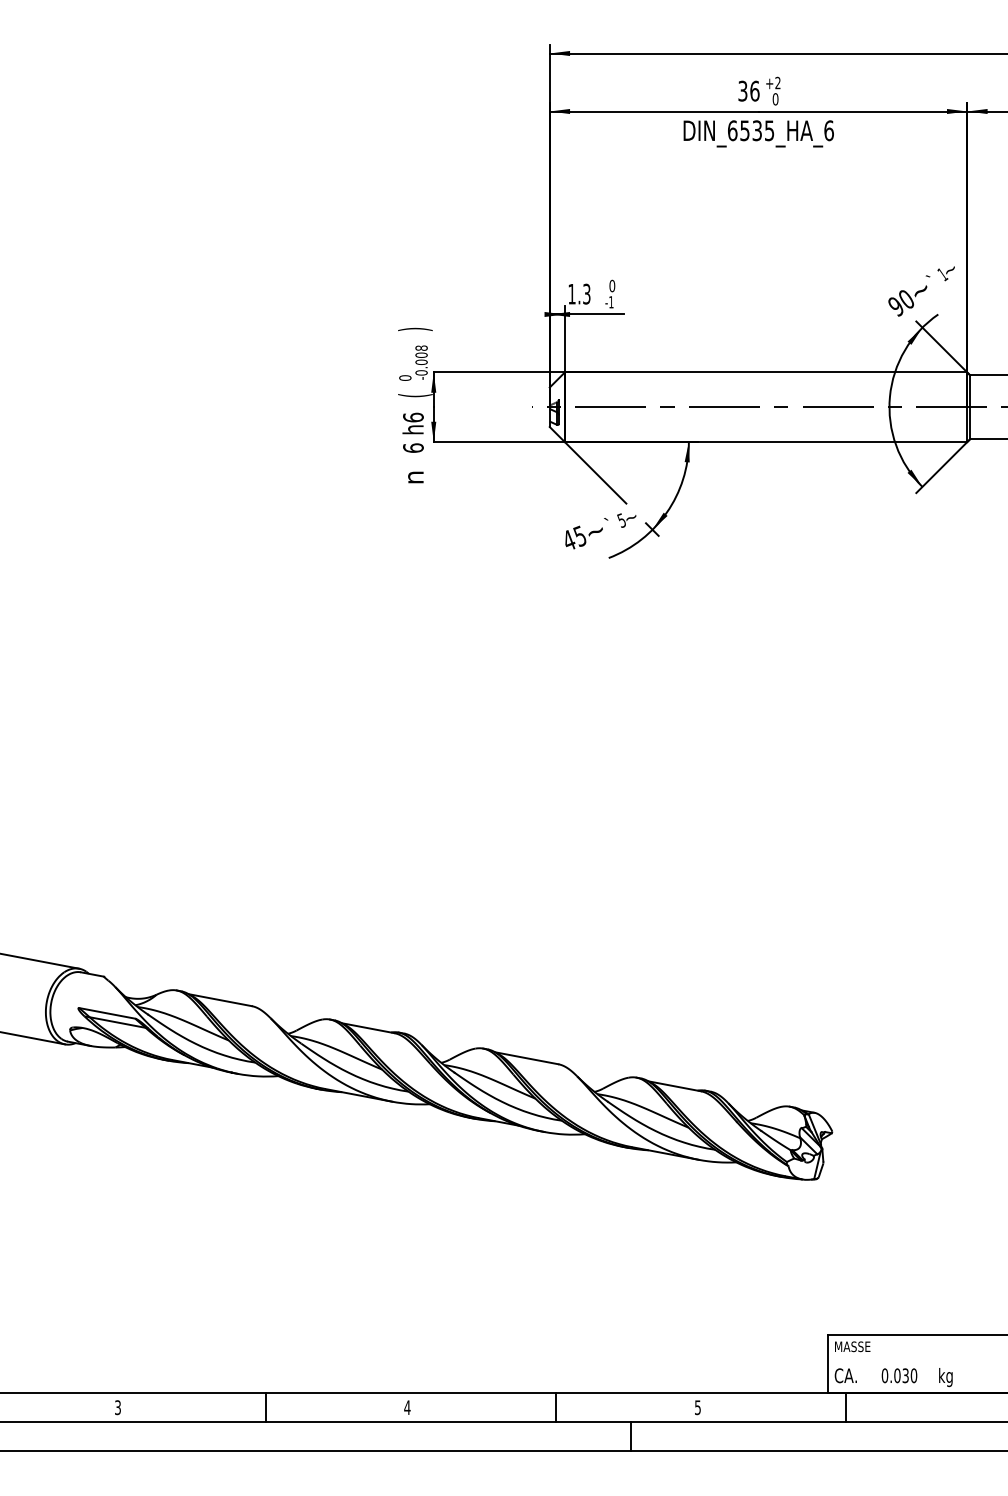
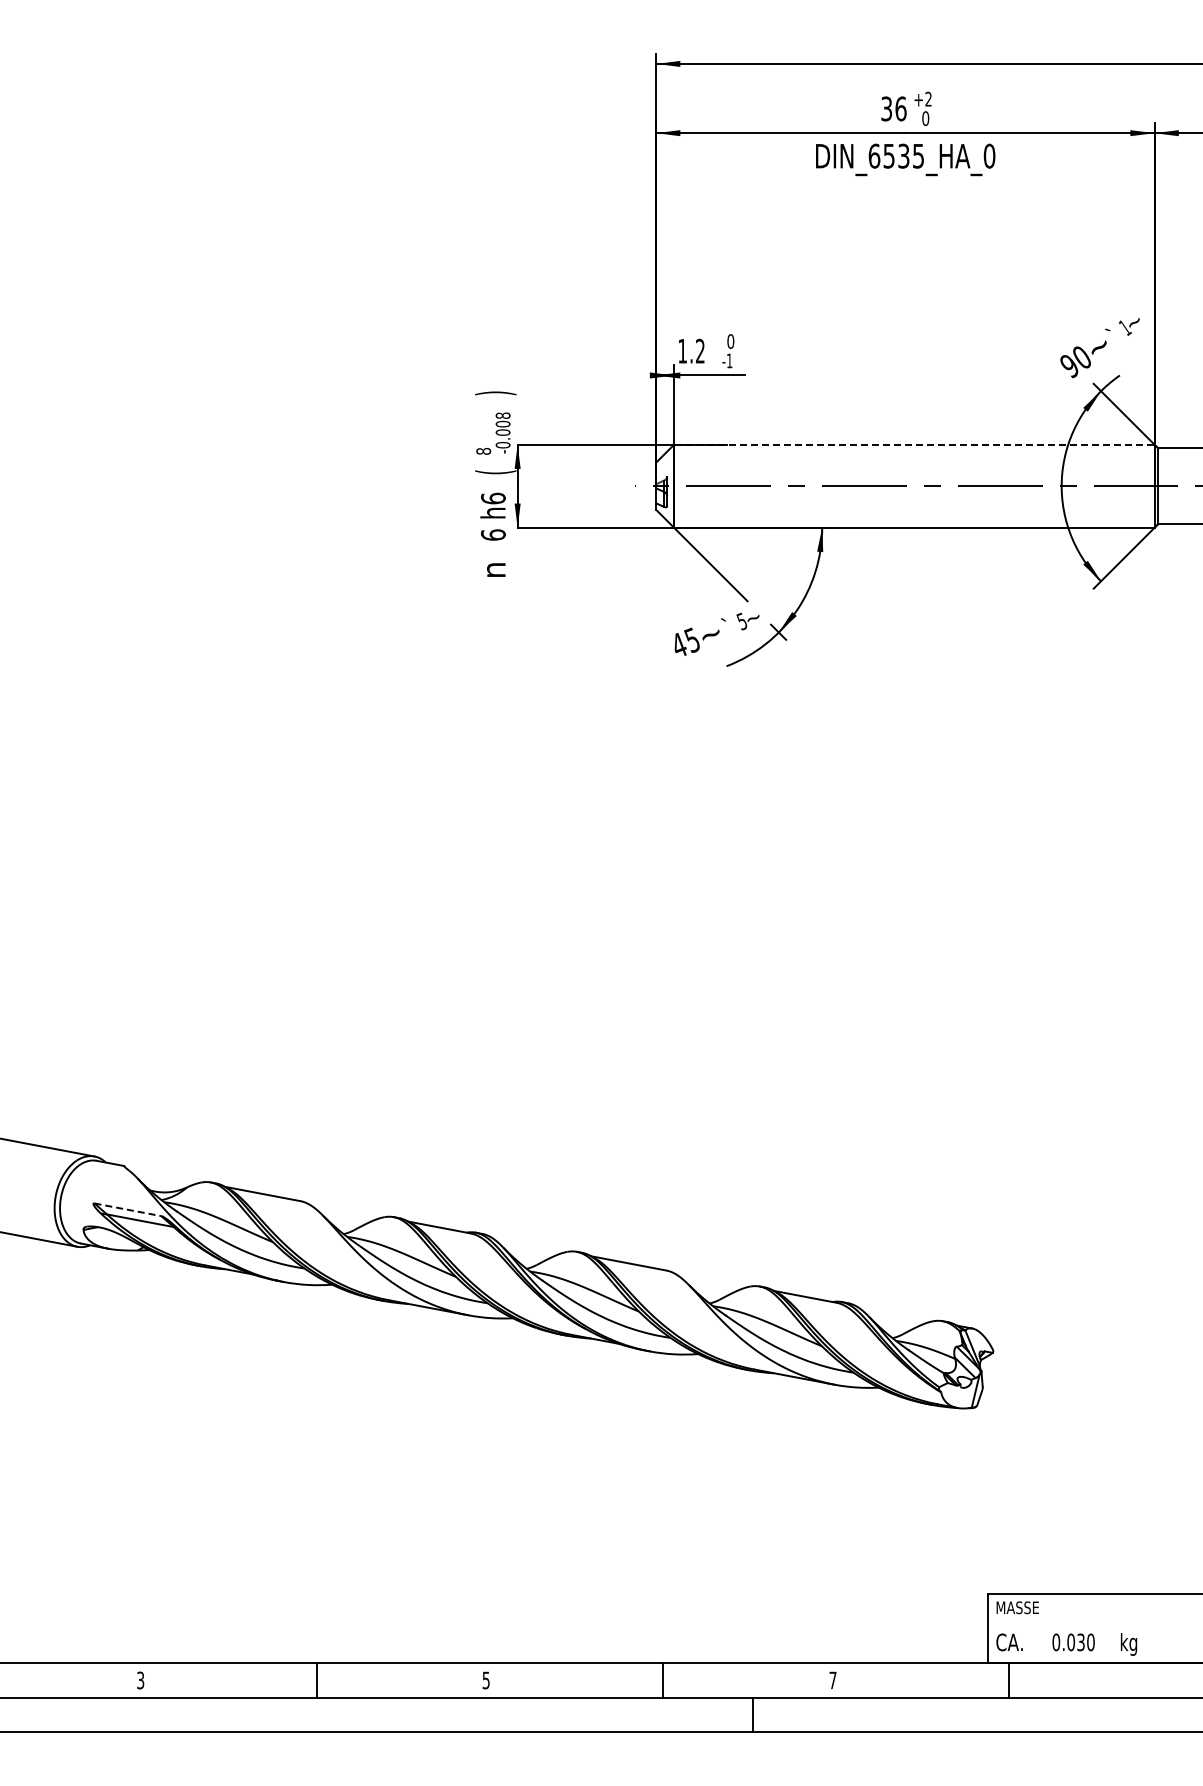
text: (829, 130) -> (989, 155), DIN_6535_HA_6 -> DIN_6535_HA_0
text: (586, 294) -> (700, 351), 1.3 -> 1.2
line: (766, 372) -> (914, 444), solid -> dashed
text: (405, 377) -> (483, 450), 0 -> 8
line: (107, 1013) -> (128, 1209), solid -> dashed
text: (407, 1407) -> (486, 1680), 4 -> 5
text: (697, 1407) -> (832, 1680), 5 -> 7

